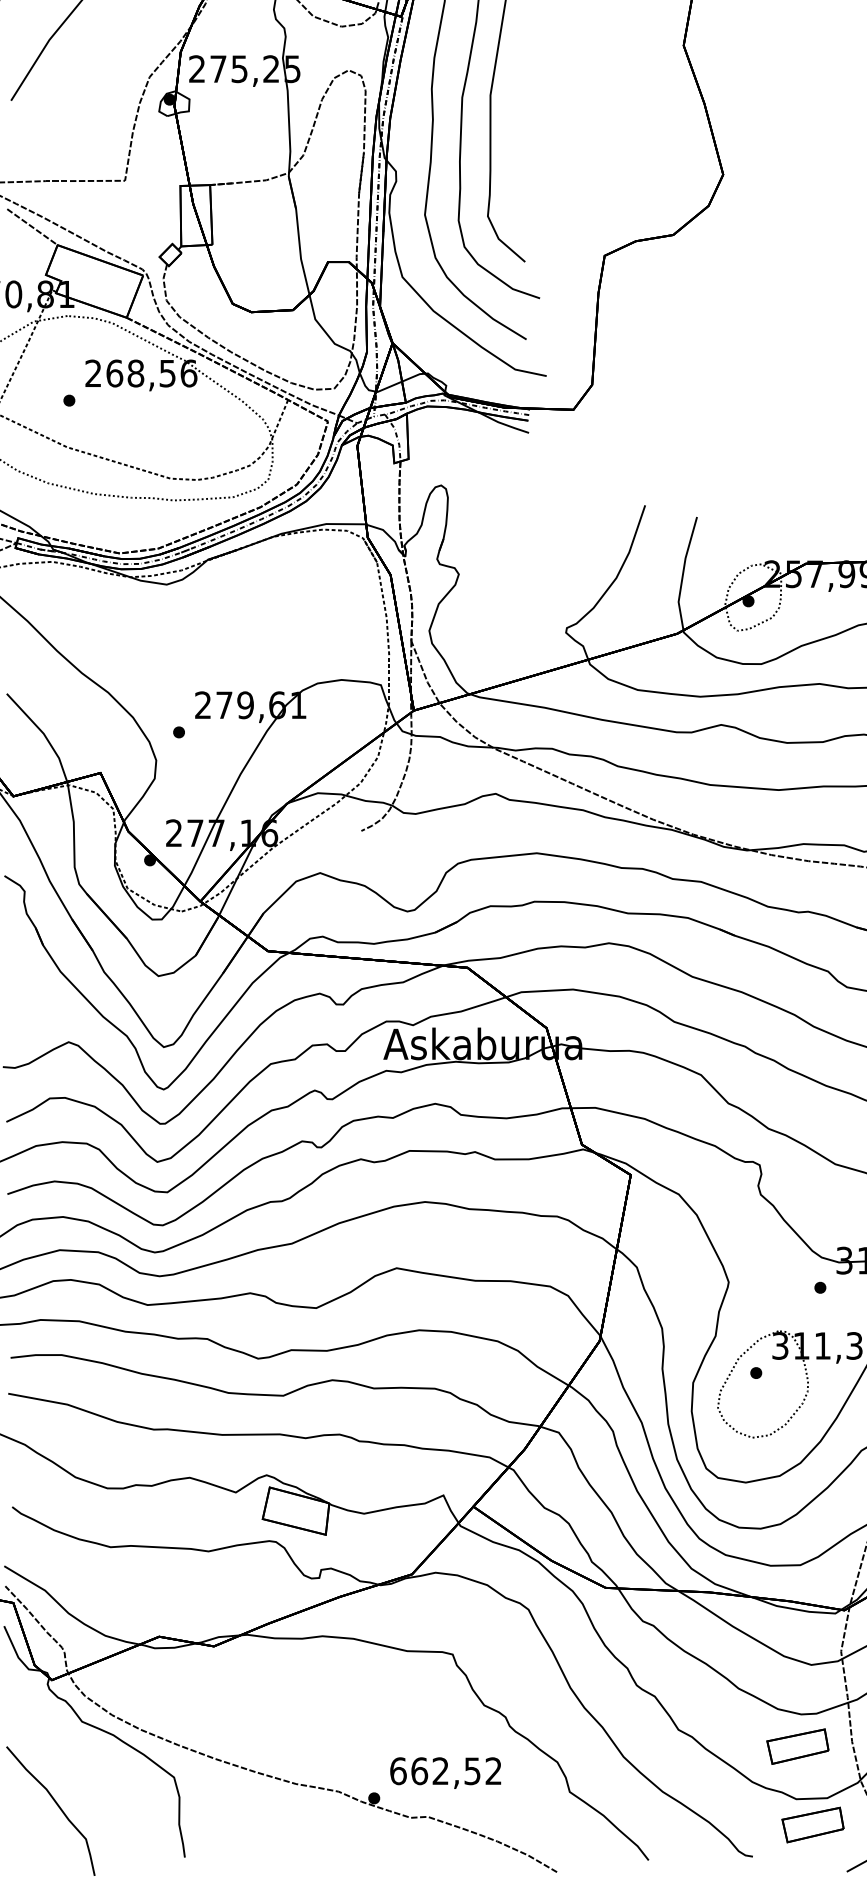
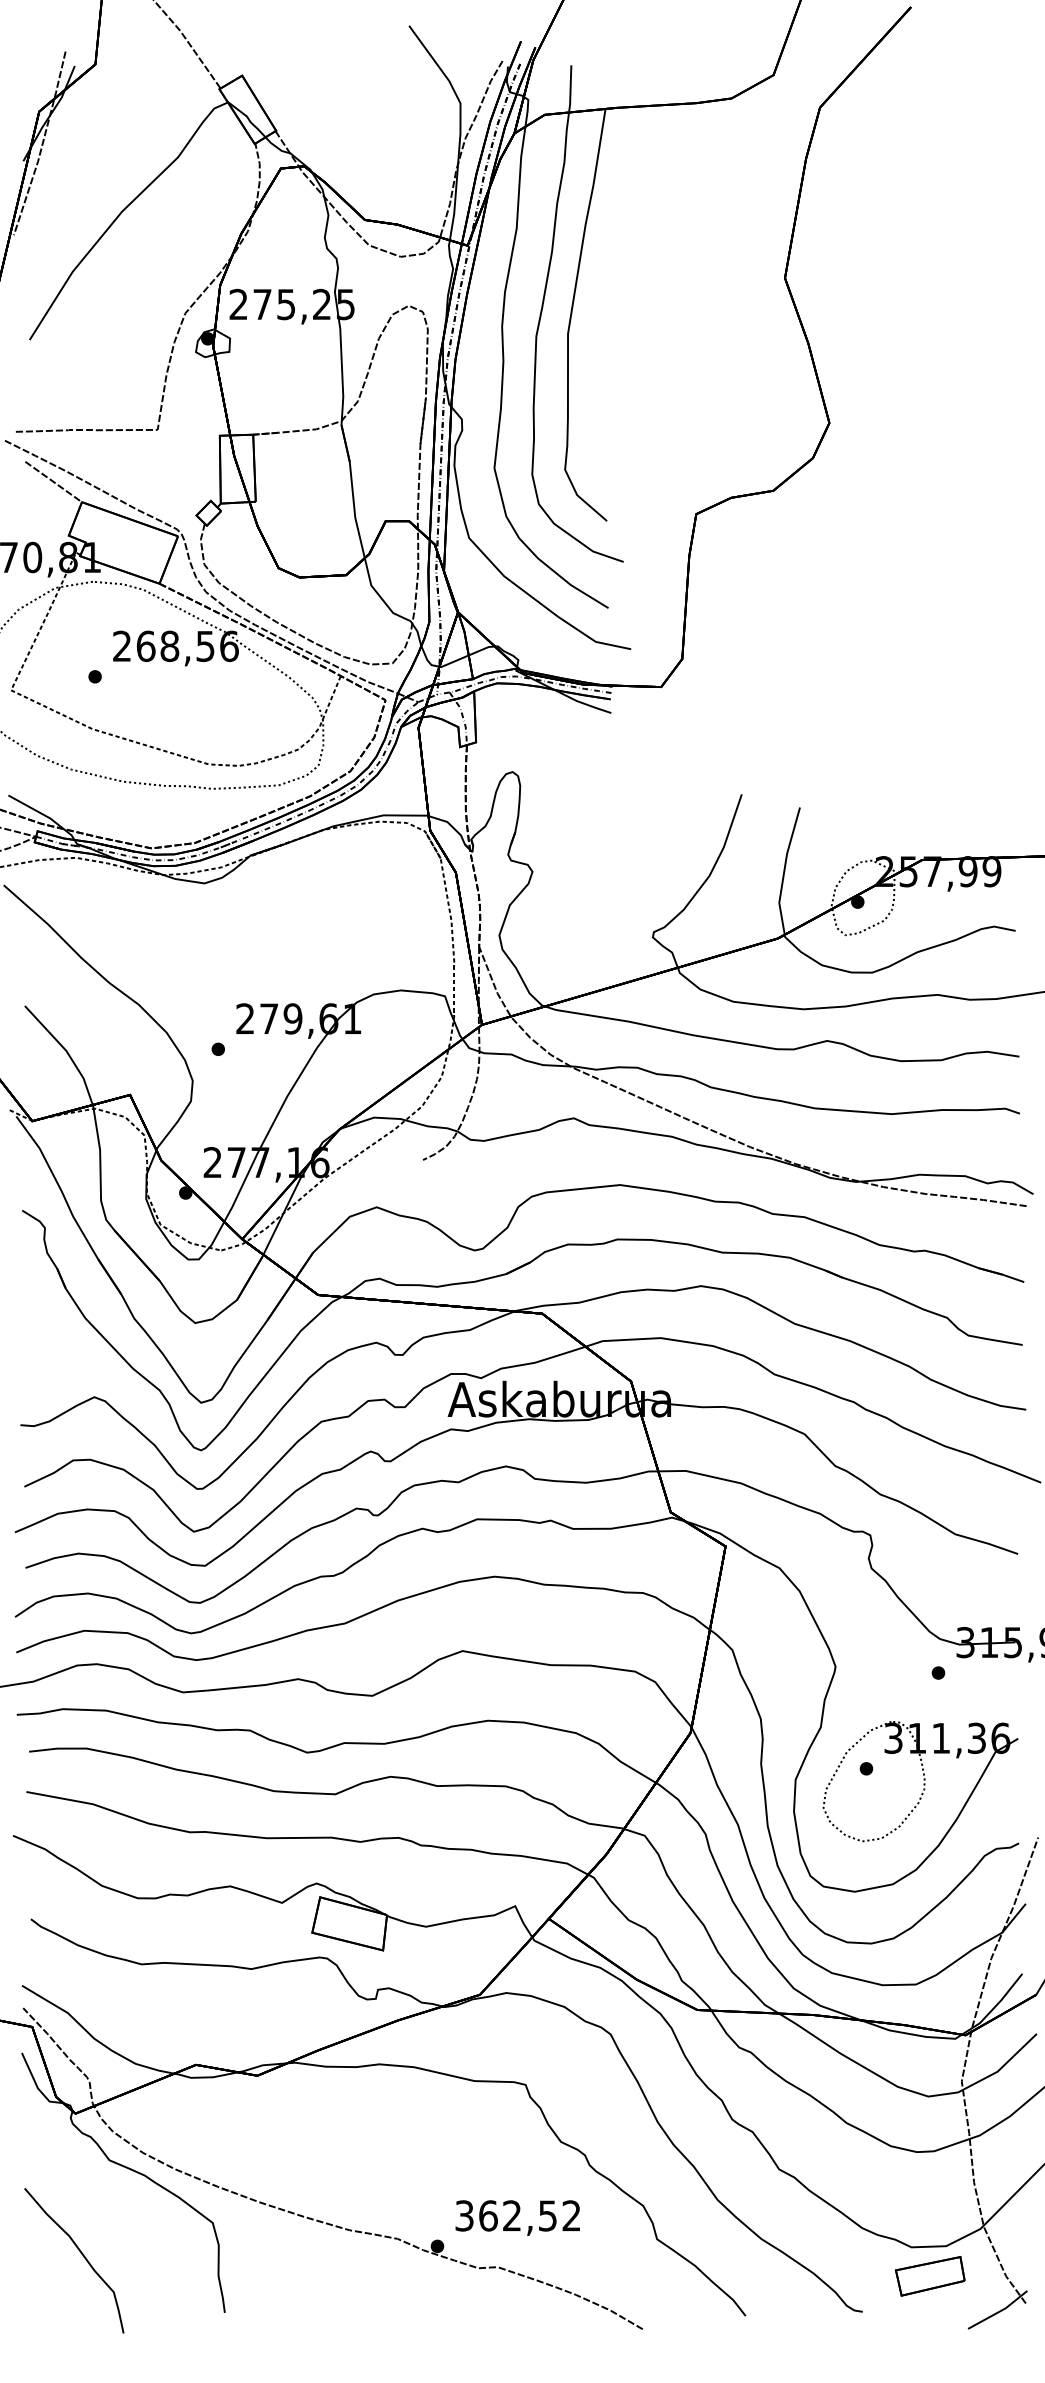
part: (797, 1746) -> (912, 2188), removed
text: (398, 1770) -> (464, 2215), 662,52 -> 362,52

